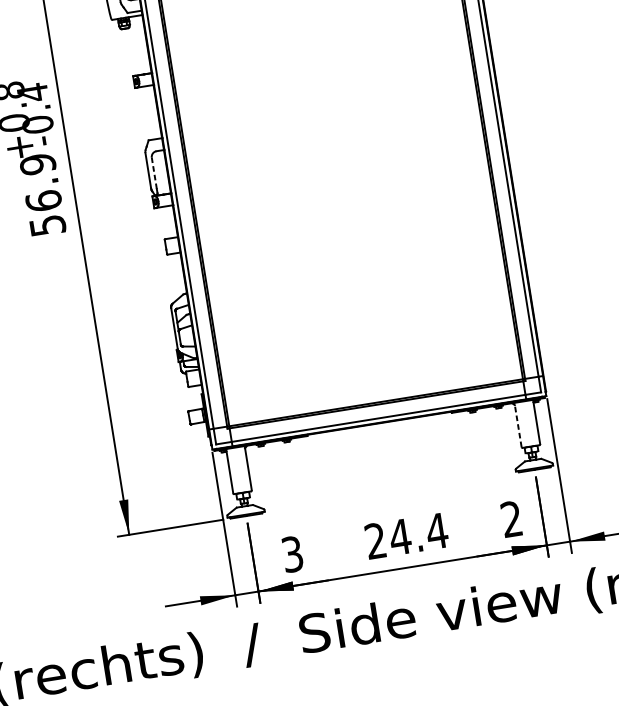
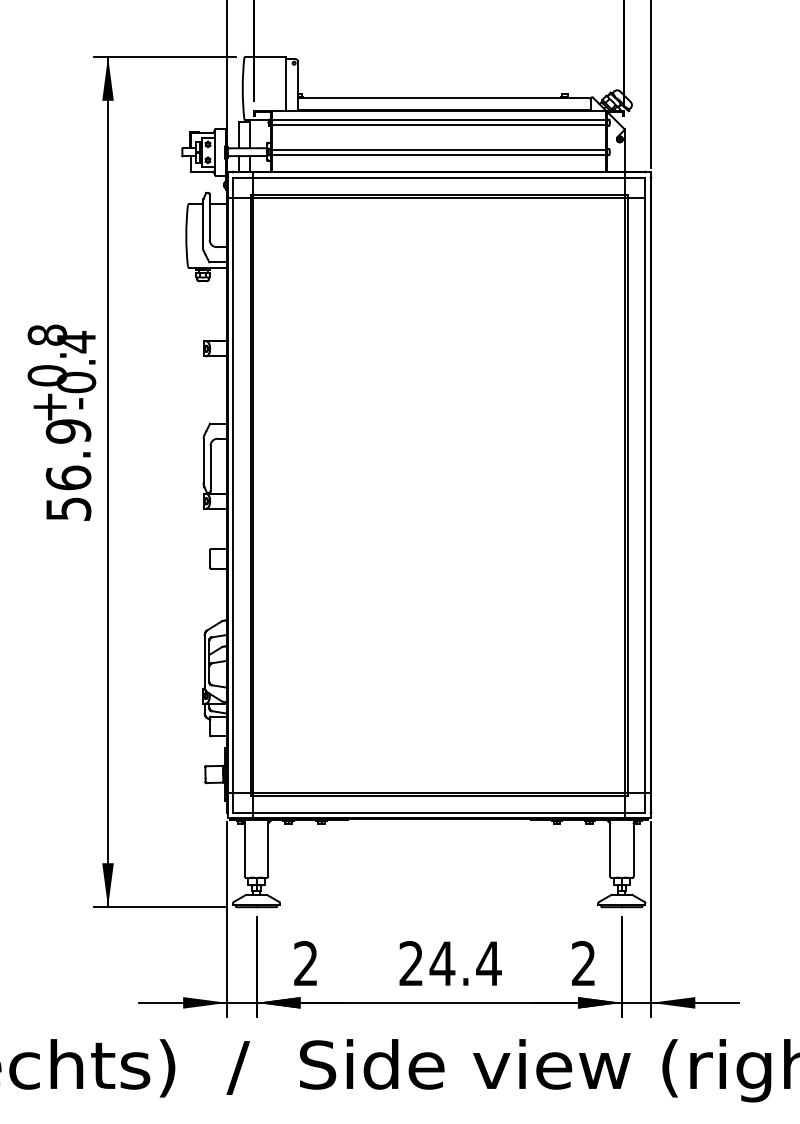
line: (154, 173) -> (210, 465), dashed -> solid
line: (518, 424) -> (610, 847), dashed -> solid
text: (292, 554) -> (305, 963), 3 -> 2

